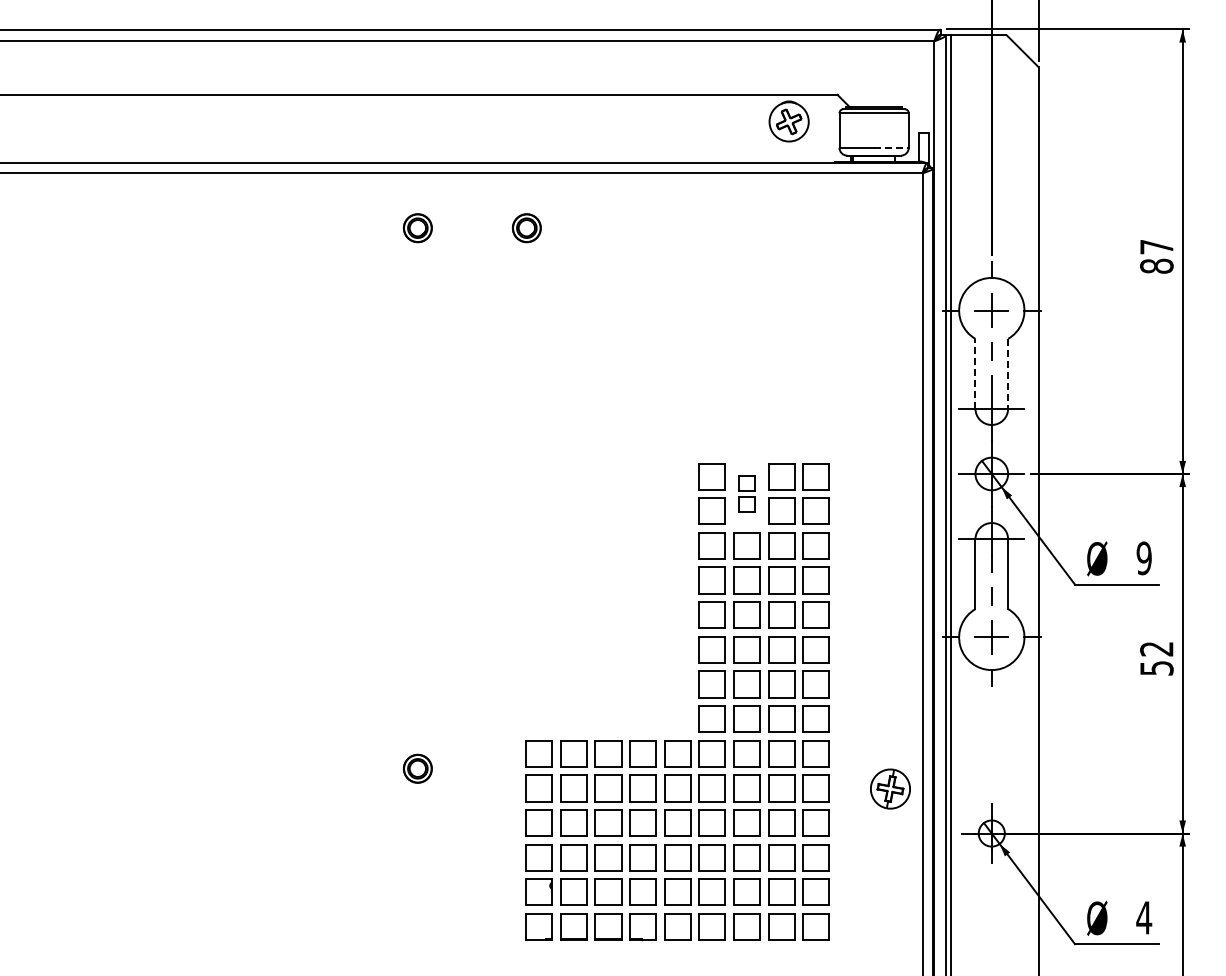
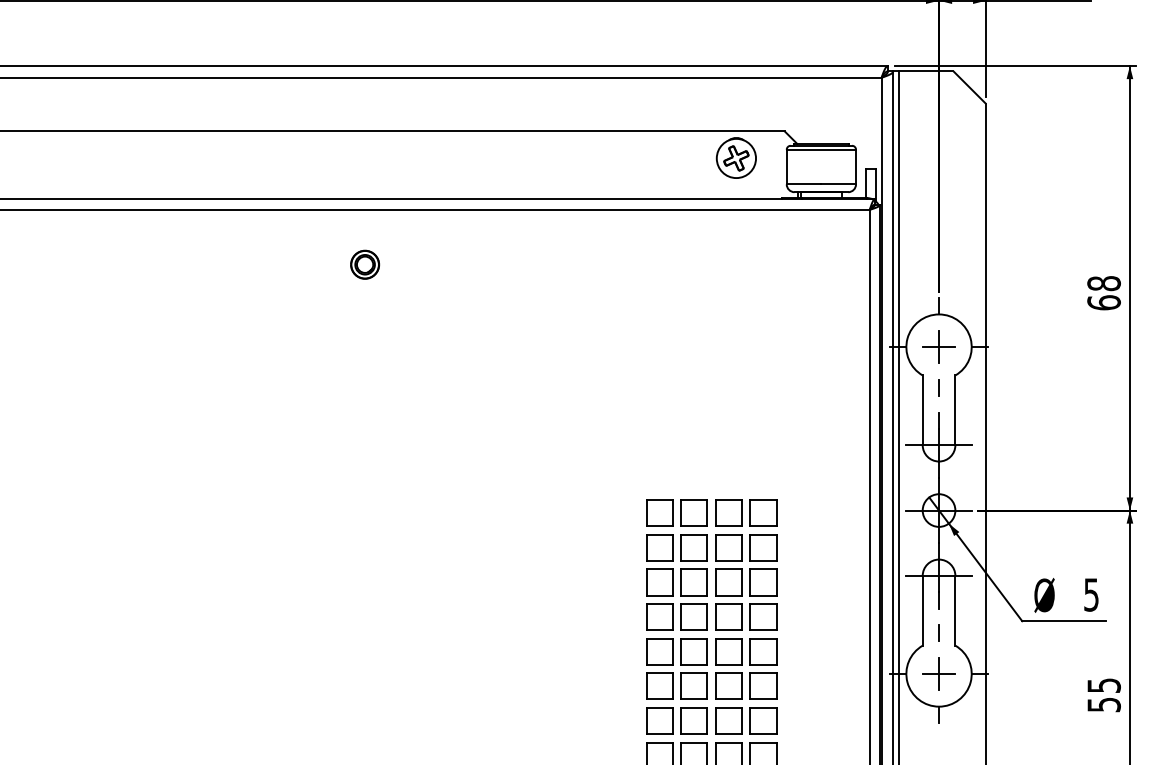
line: (891, 147) -> (838, 184), dashed -> solid
part: (526, 228) -> (473, 265), removed
text: (1156, 256) -> (1103, 293), 87 -> 68
line: (975, 373) -> (922, 410), dashed -> solid
line: (1008, 373) -> (955, 410), dashed -> solid
part: (746, 493) -> (693, 530), size x1.67
text: (1143, 558) -> (1090, 595), 9 -> 5
text: (1156, 649) -> (1103, 686), 52 -> 55

